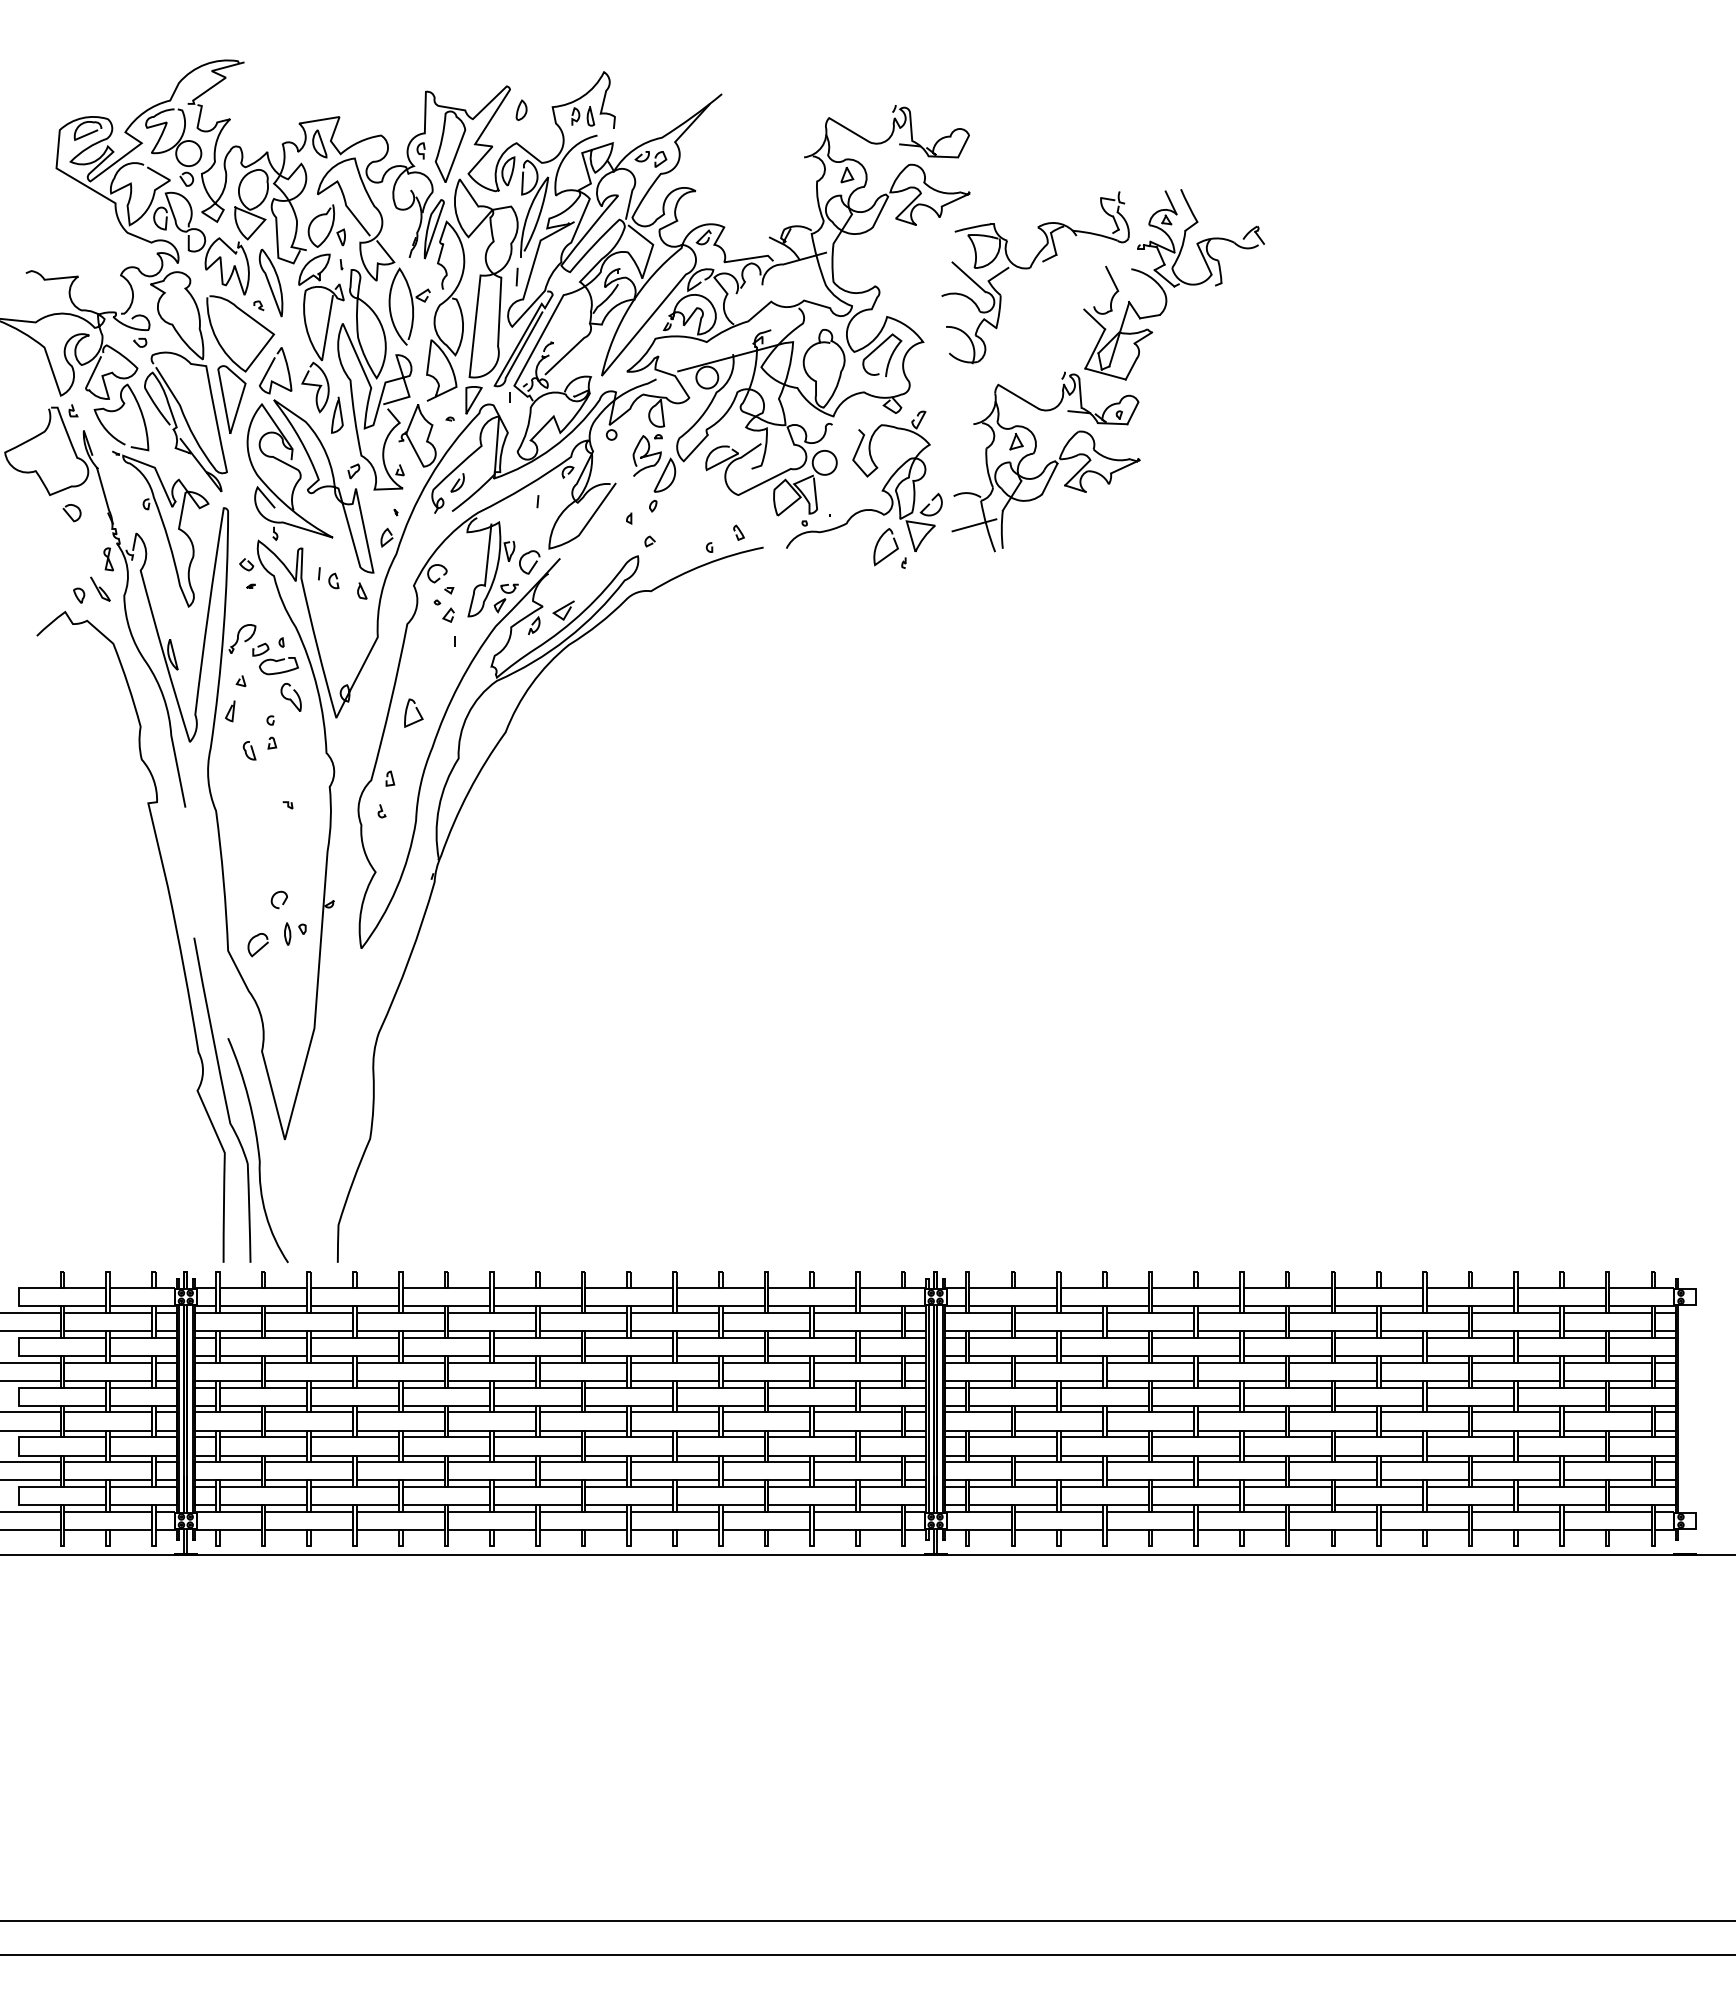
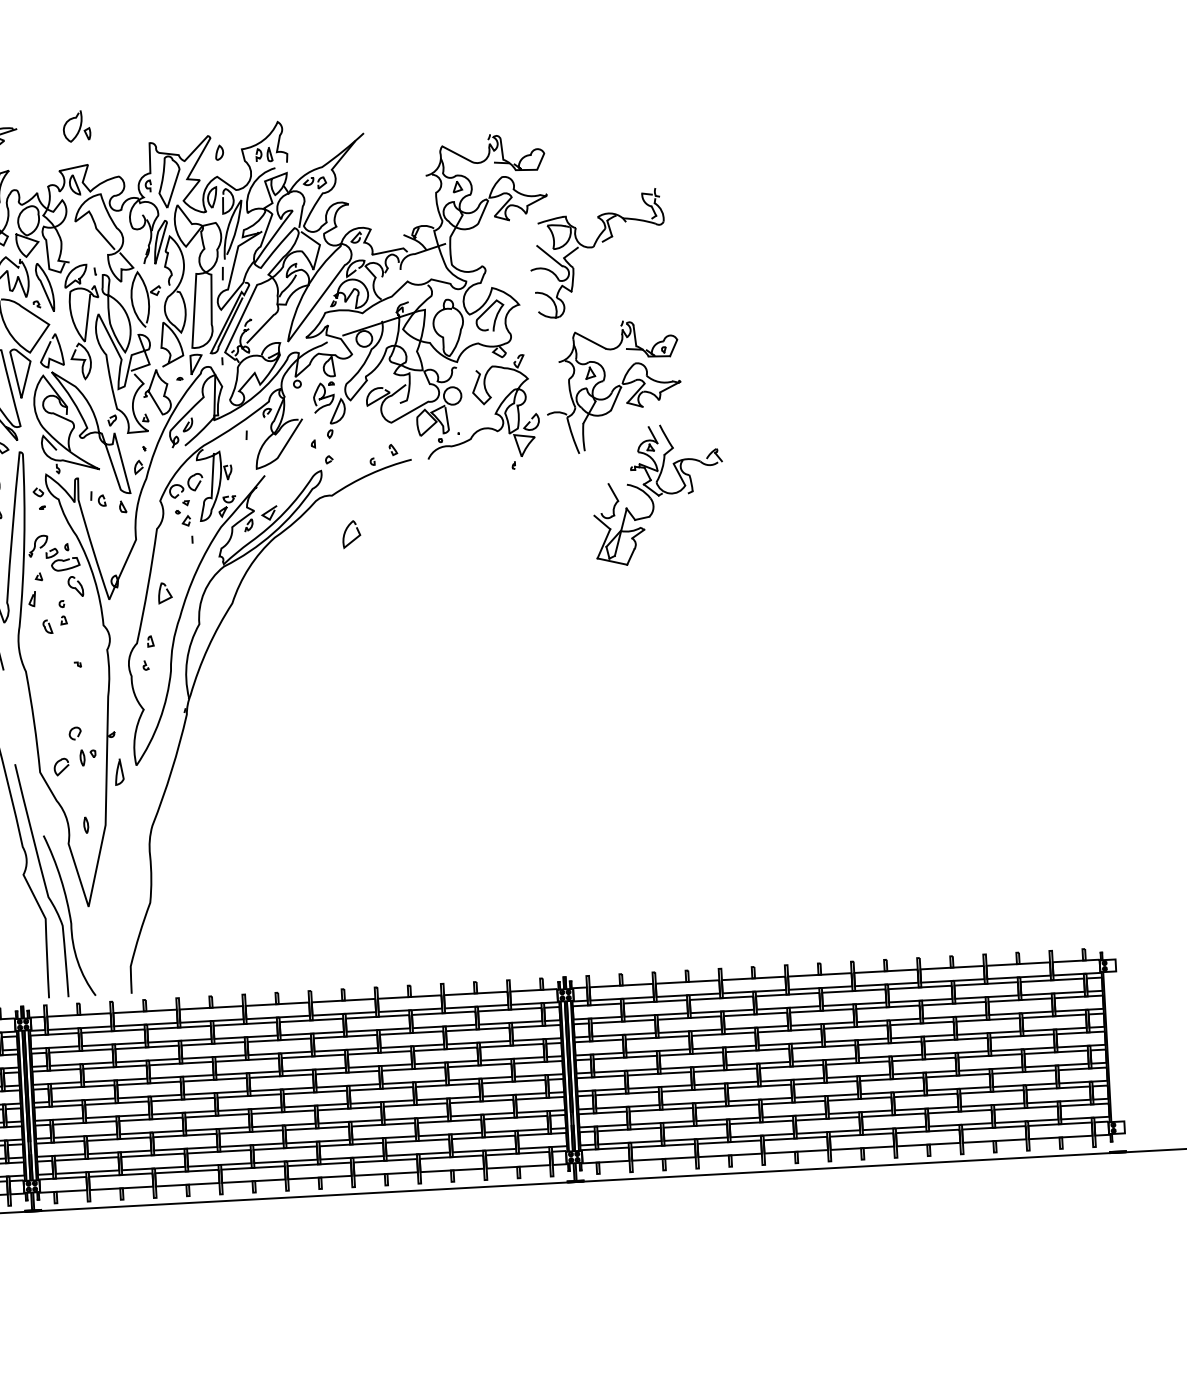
part: (326, 225) -> (76, 125), moved
part: (1173, 284) -> (658, 494), moved
curve: (335, 414) -> (118, 771), moved
line: (974, 525) -> (563, 435), removed
curve: (890, 552) -> (354, 538), moved
curve: (533, 564) -> (198, 483), moved
curve: (285, 1026) -> (84, 824), added

